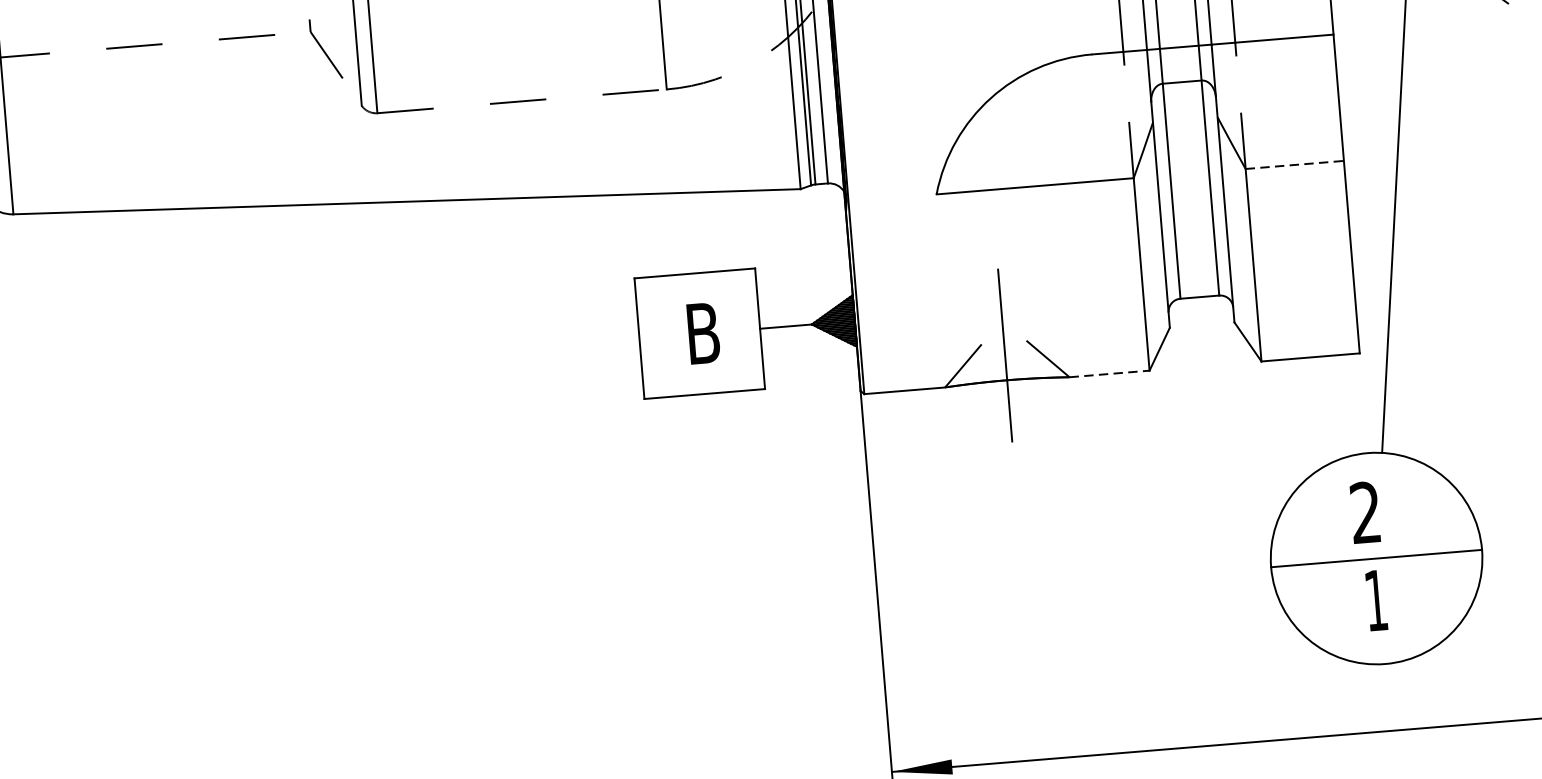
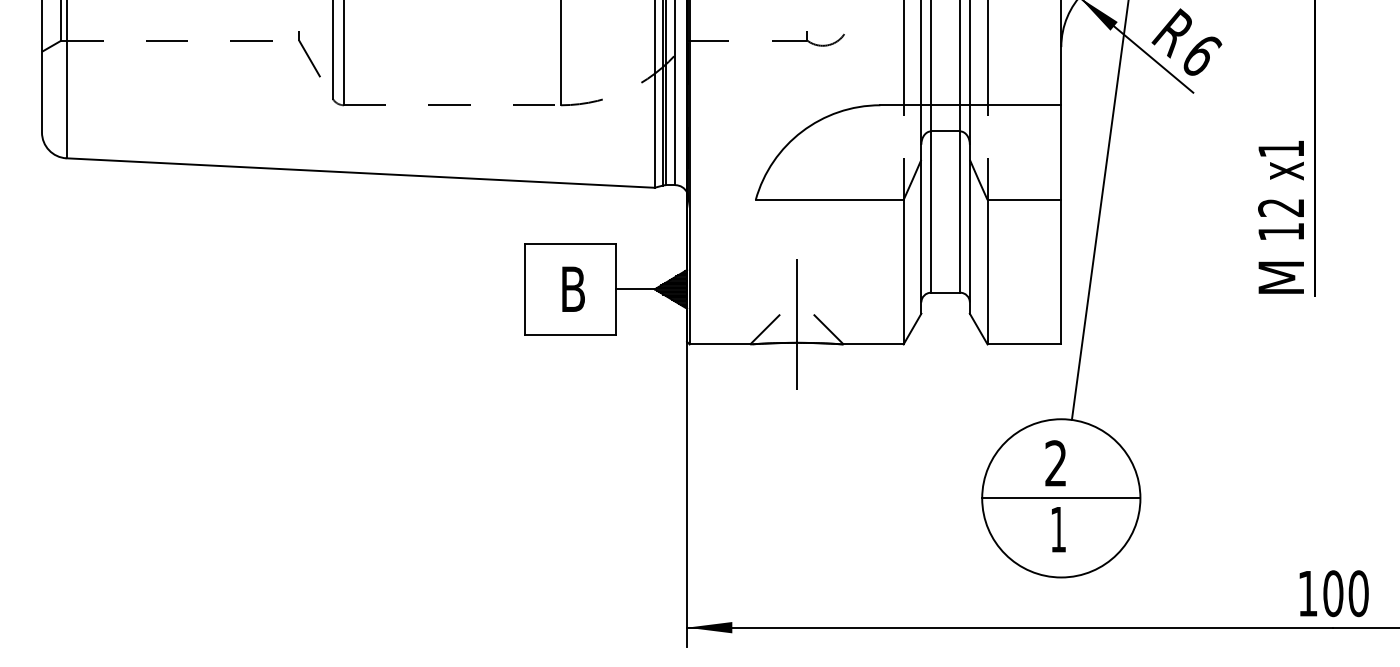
line: (1294, 165) -> (1024, 200), dashed -> solid
line: (1110, 373) -> (874, 344), dashed -> solid

